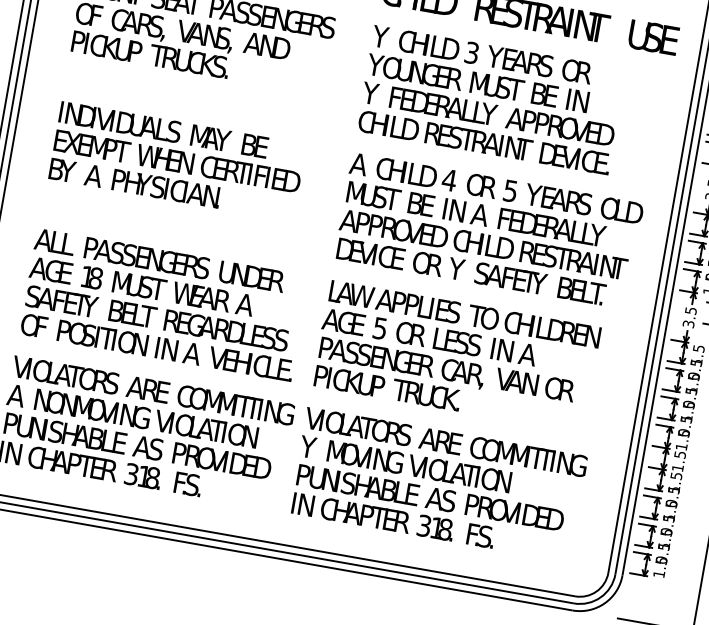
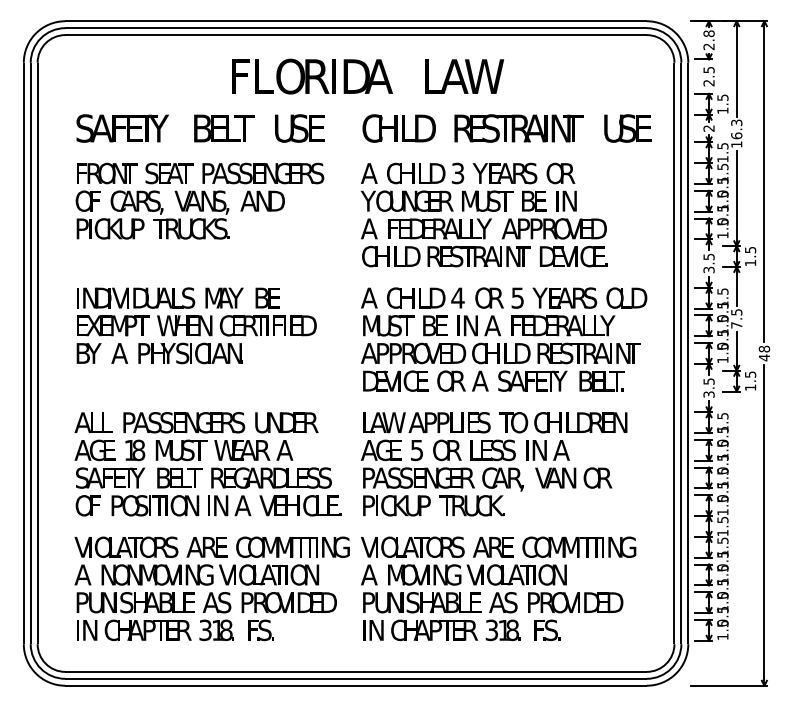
text: (380, 36) -> (368, 173), Y -> A
text: (370, 93) -> (368, 228), Y -> A
text: (457, 268) -> (480, 380), Y -> A
text: (308, 446) -> (368, 574), Y -> A

